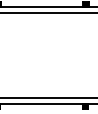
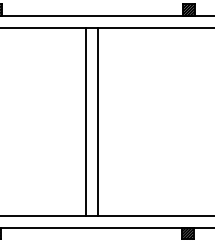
line: (39, 55) -> (86, 121), added
line: (44, 55) -> (97, 121), added

